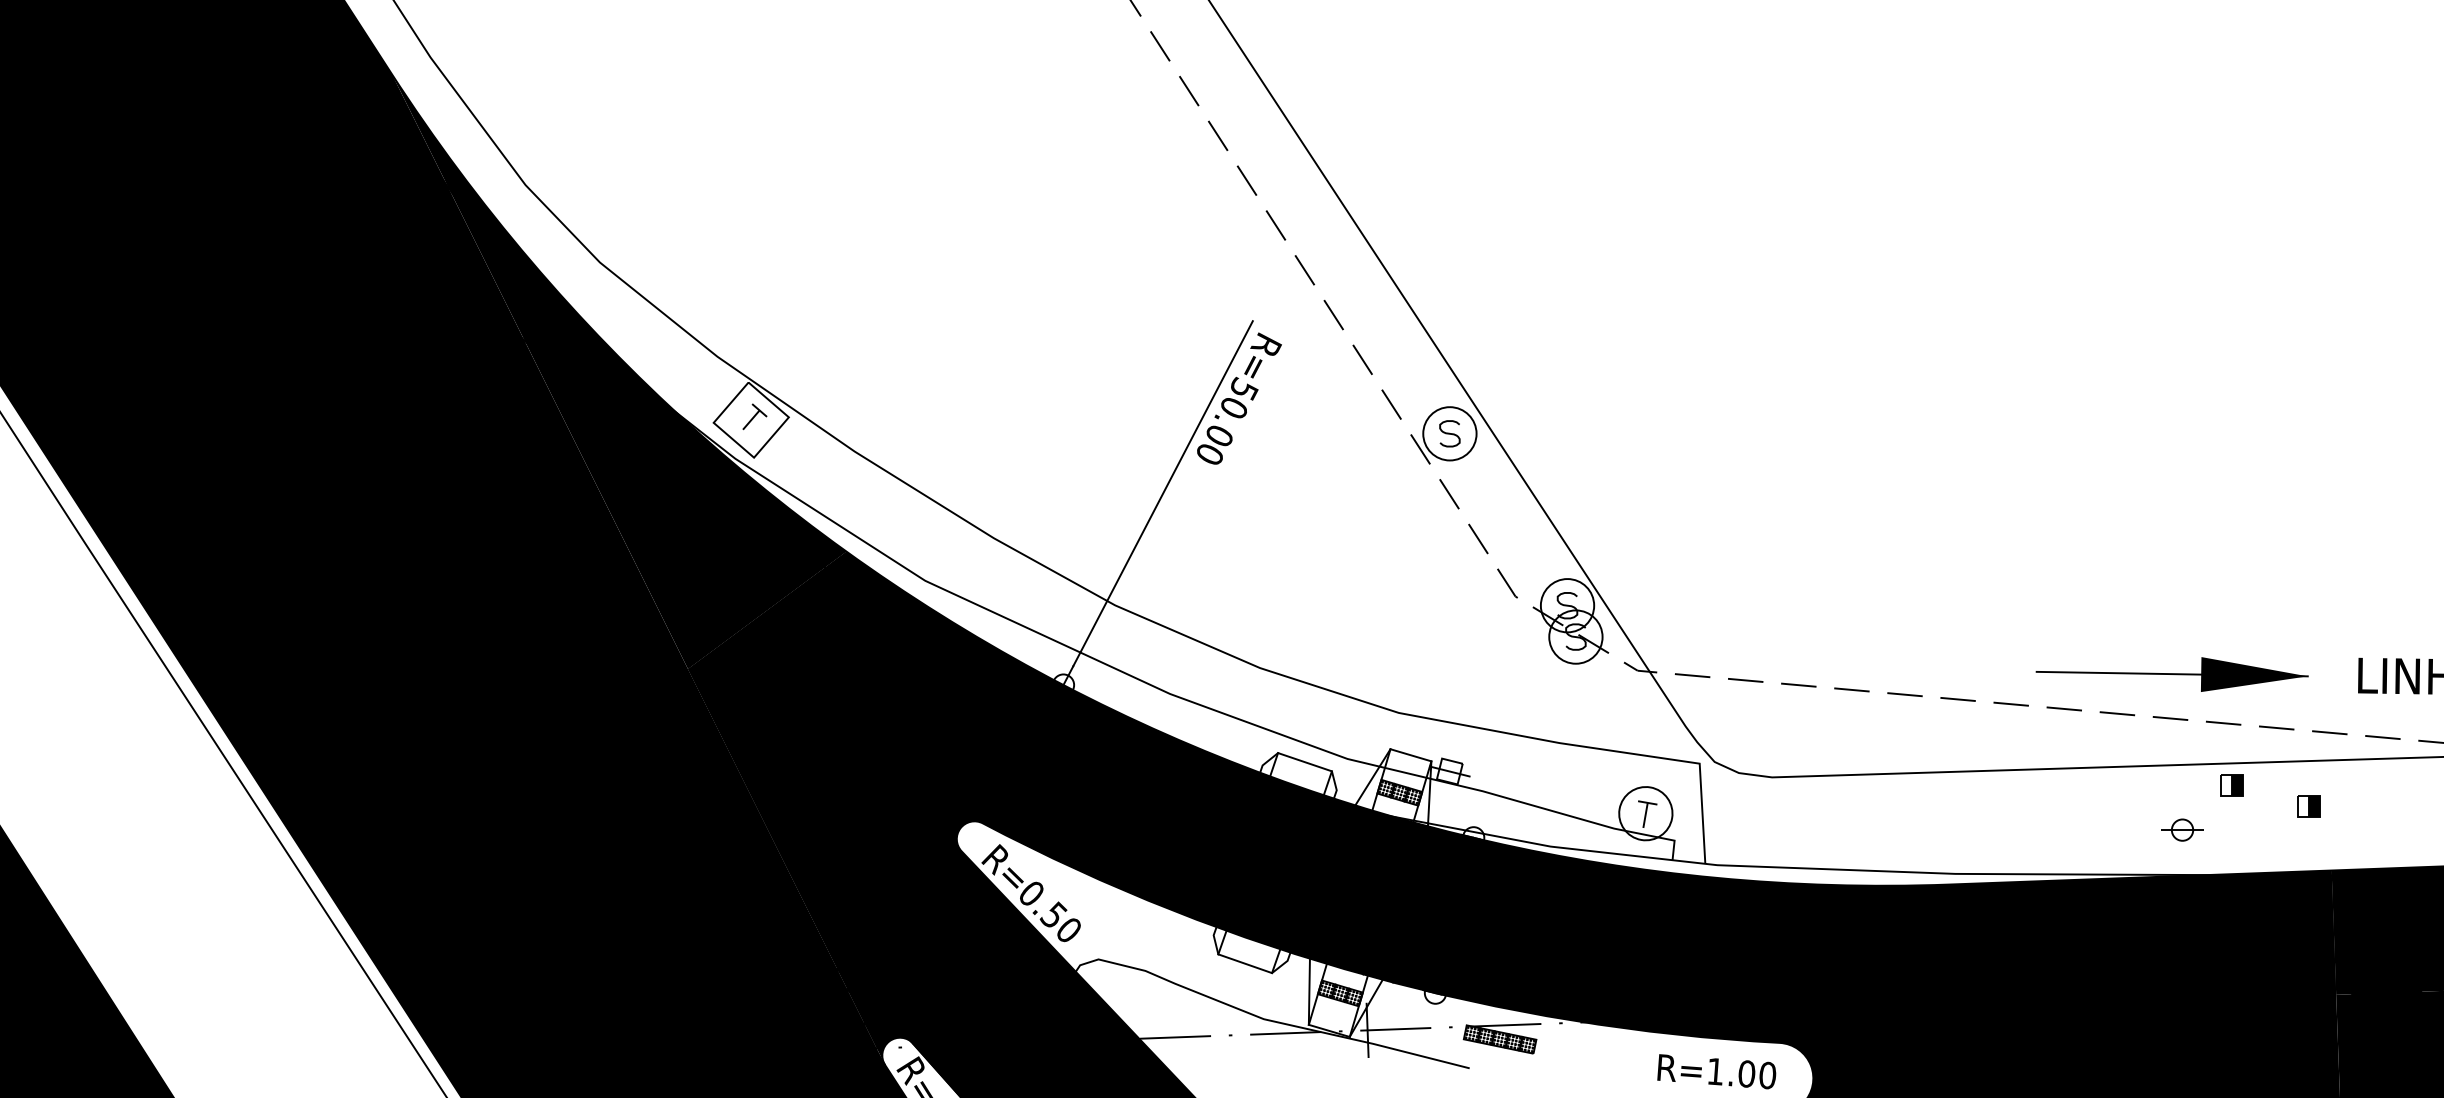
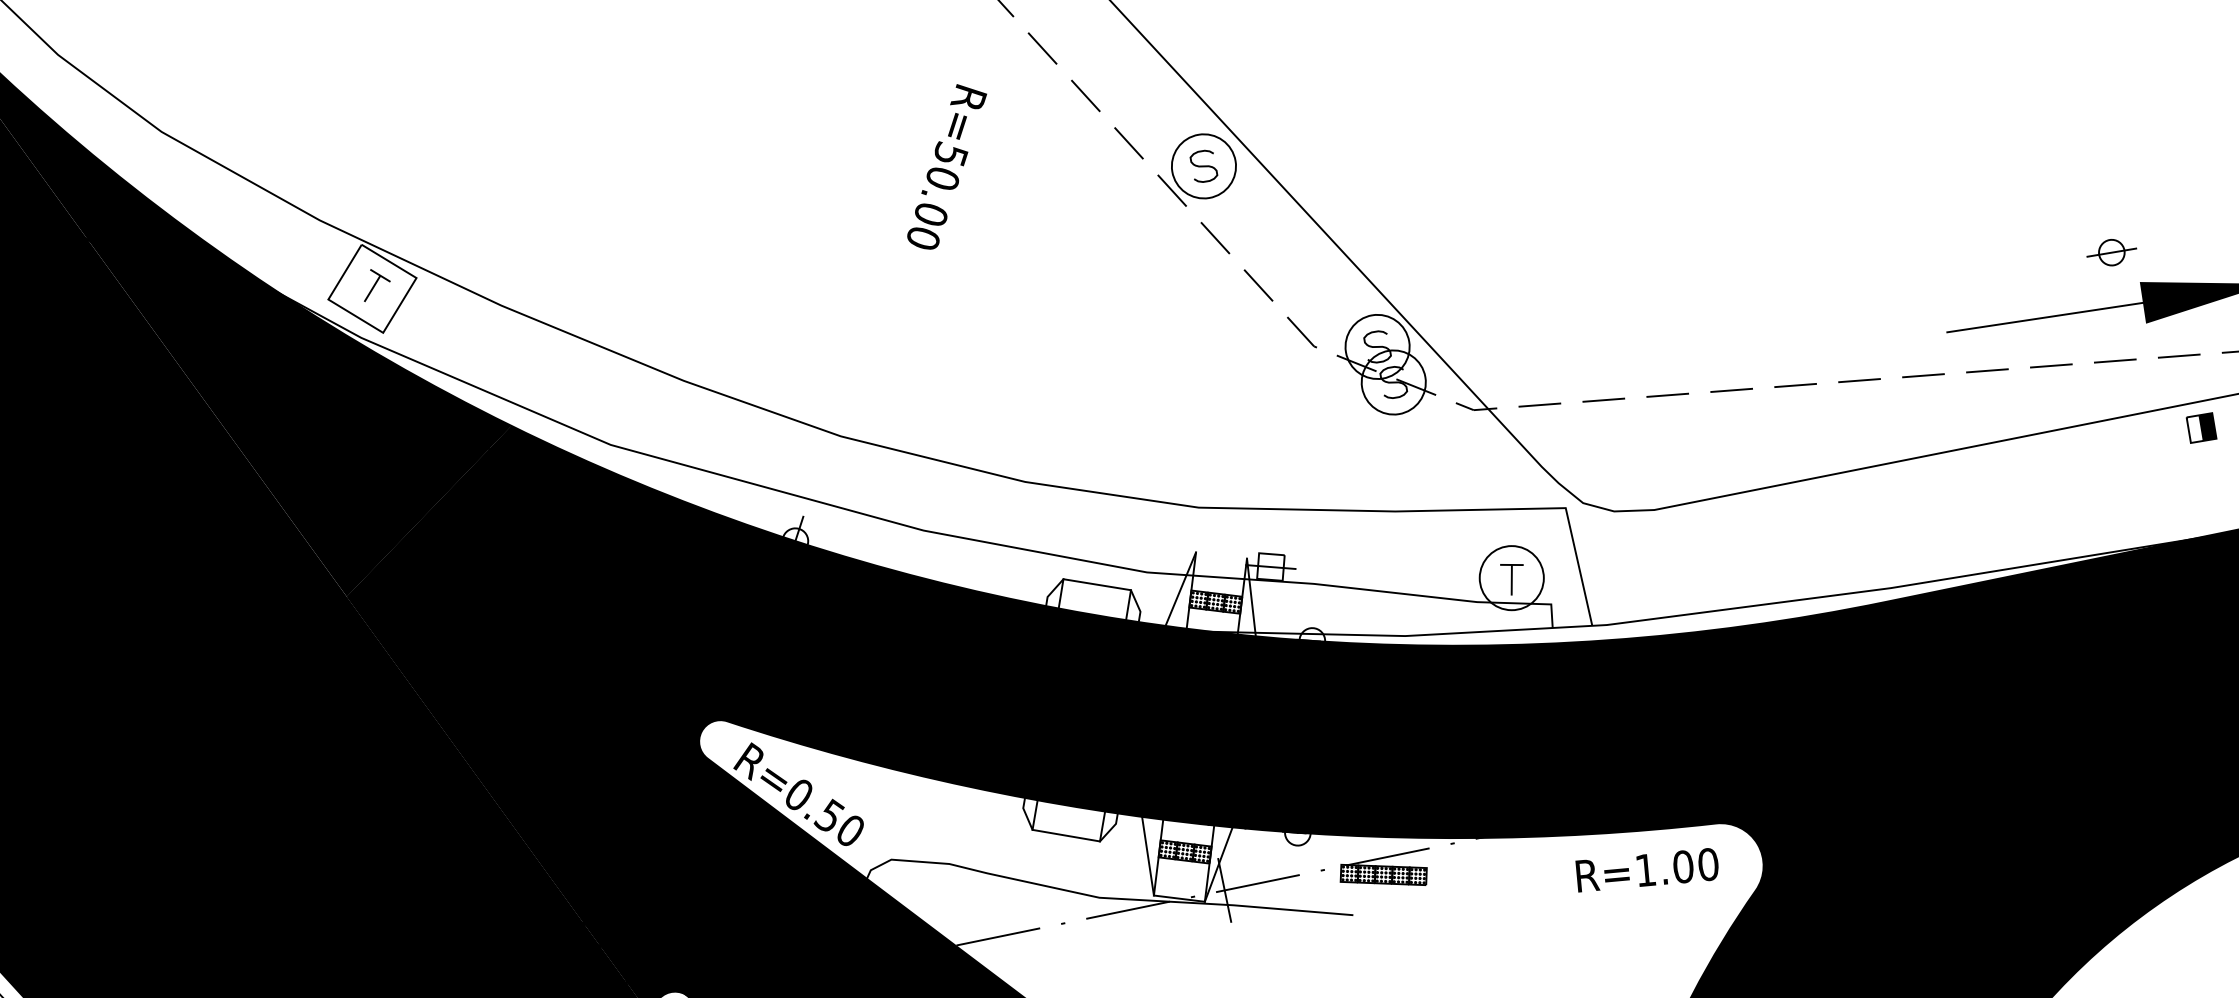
line: (1162, 493) -> (874, 294), removed
line: (1410, 755) -> (1221, 555), removed
part: (2182, 829) -> (2111, 251), moved

